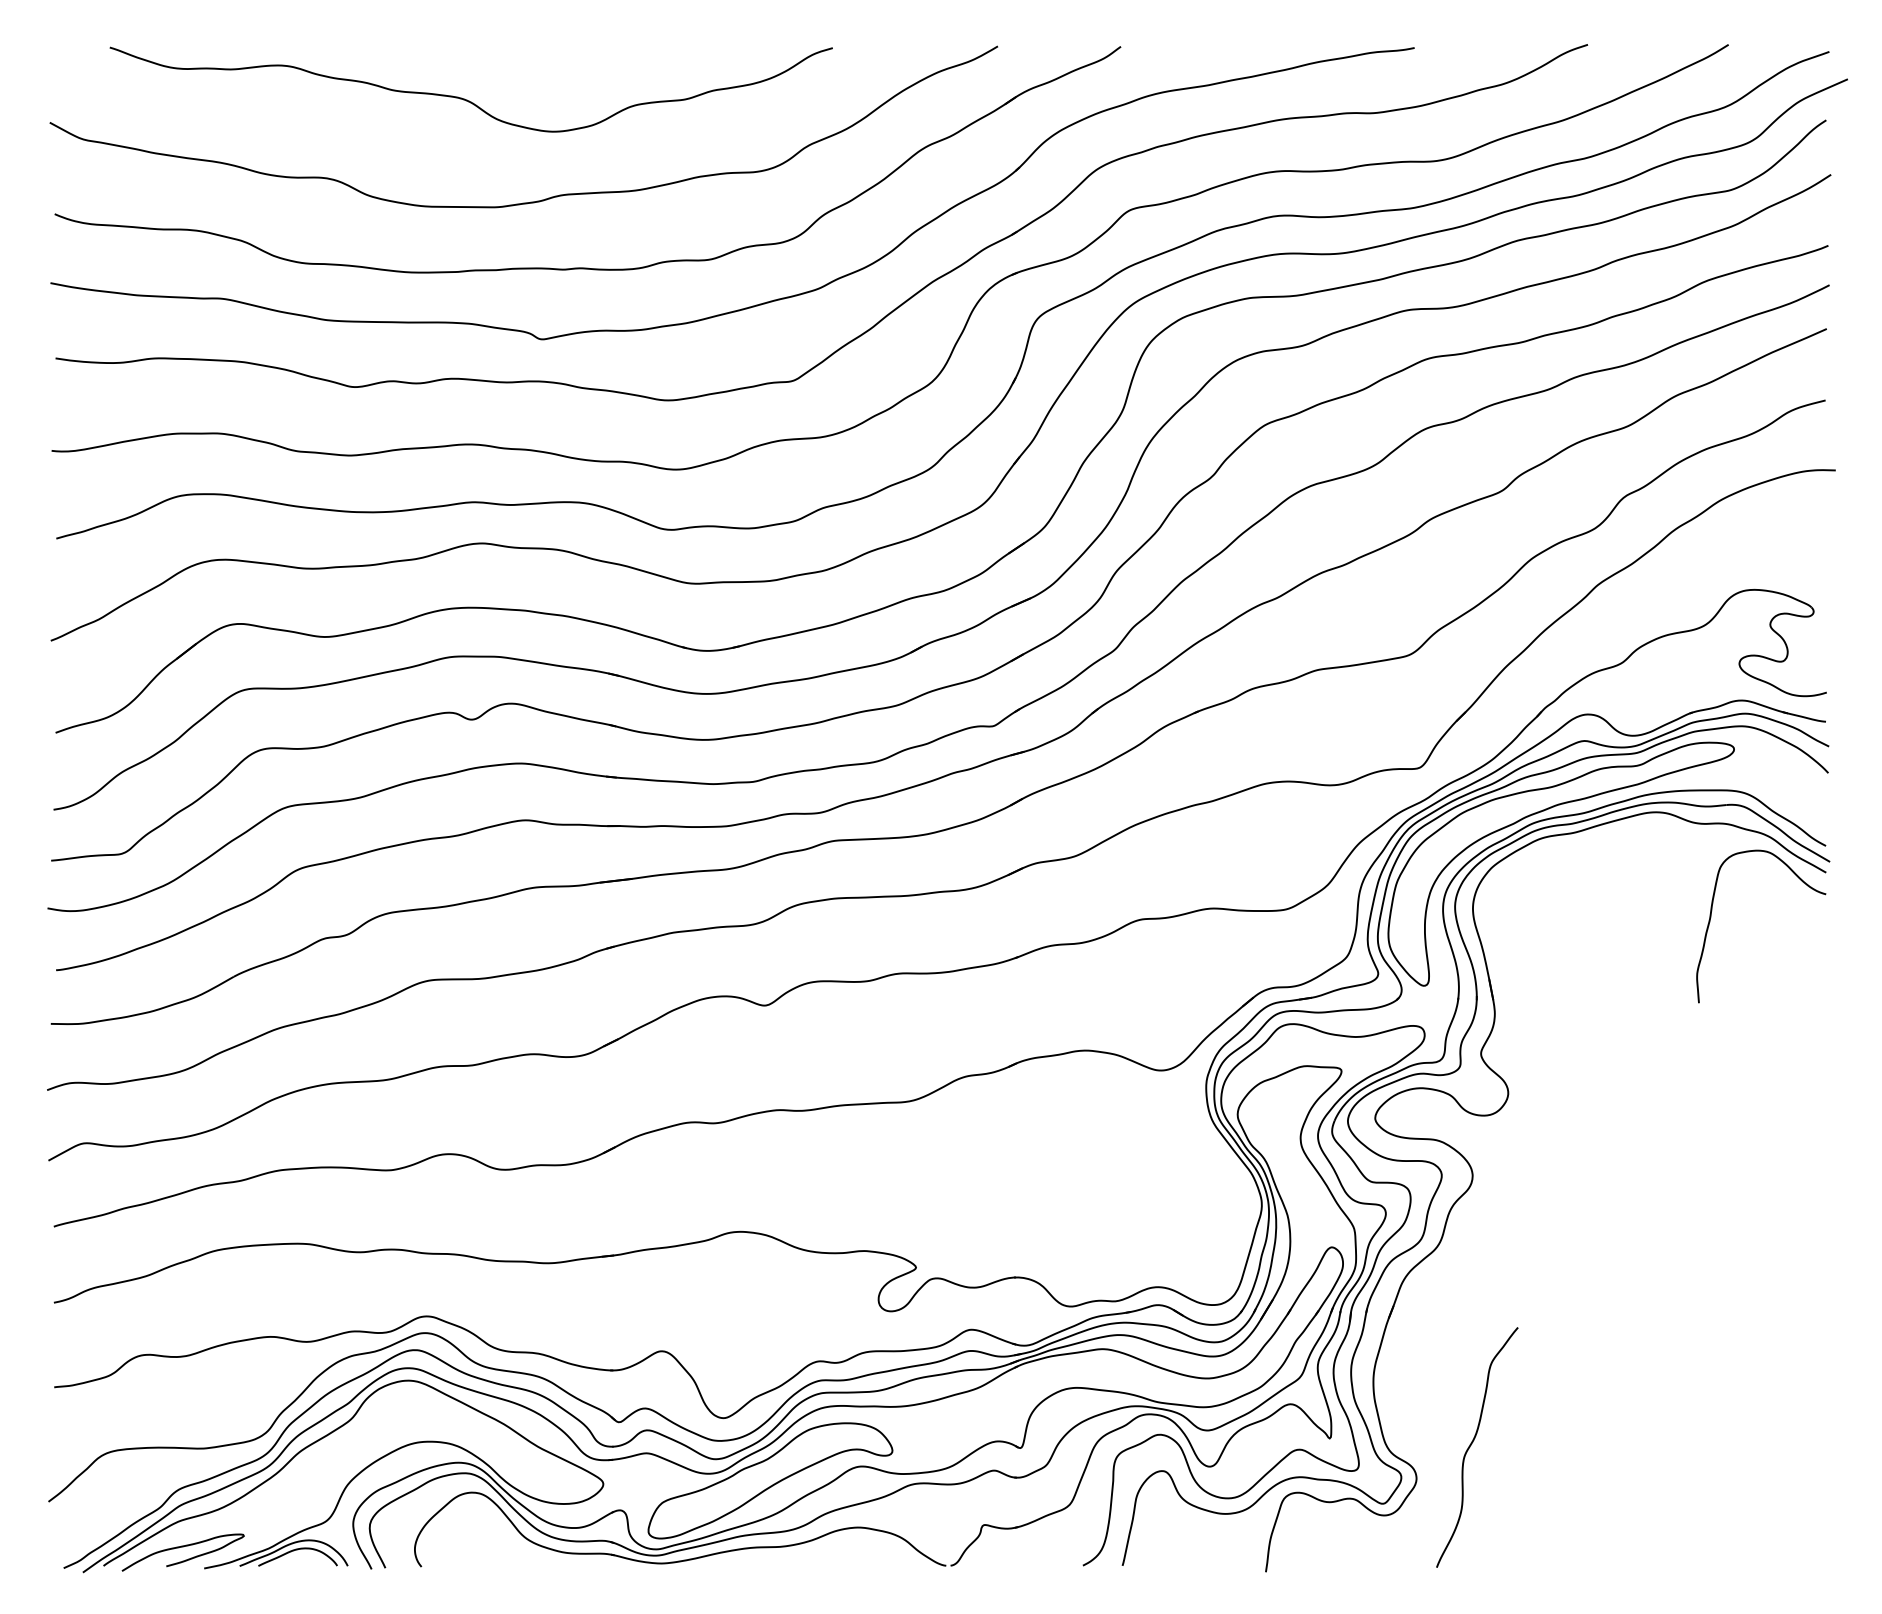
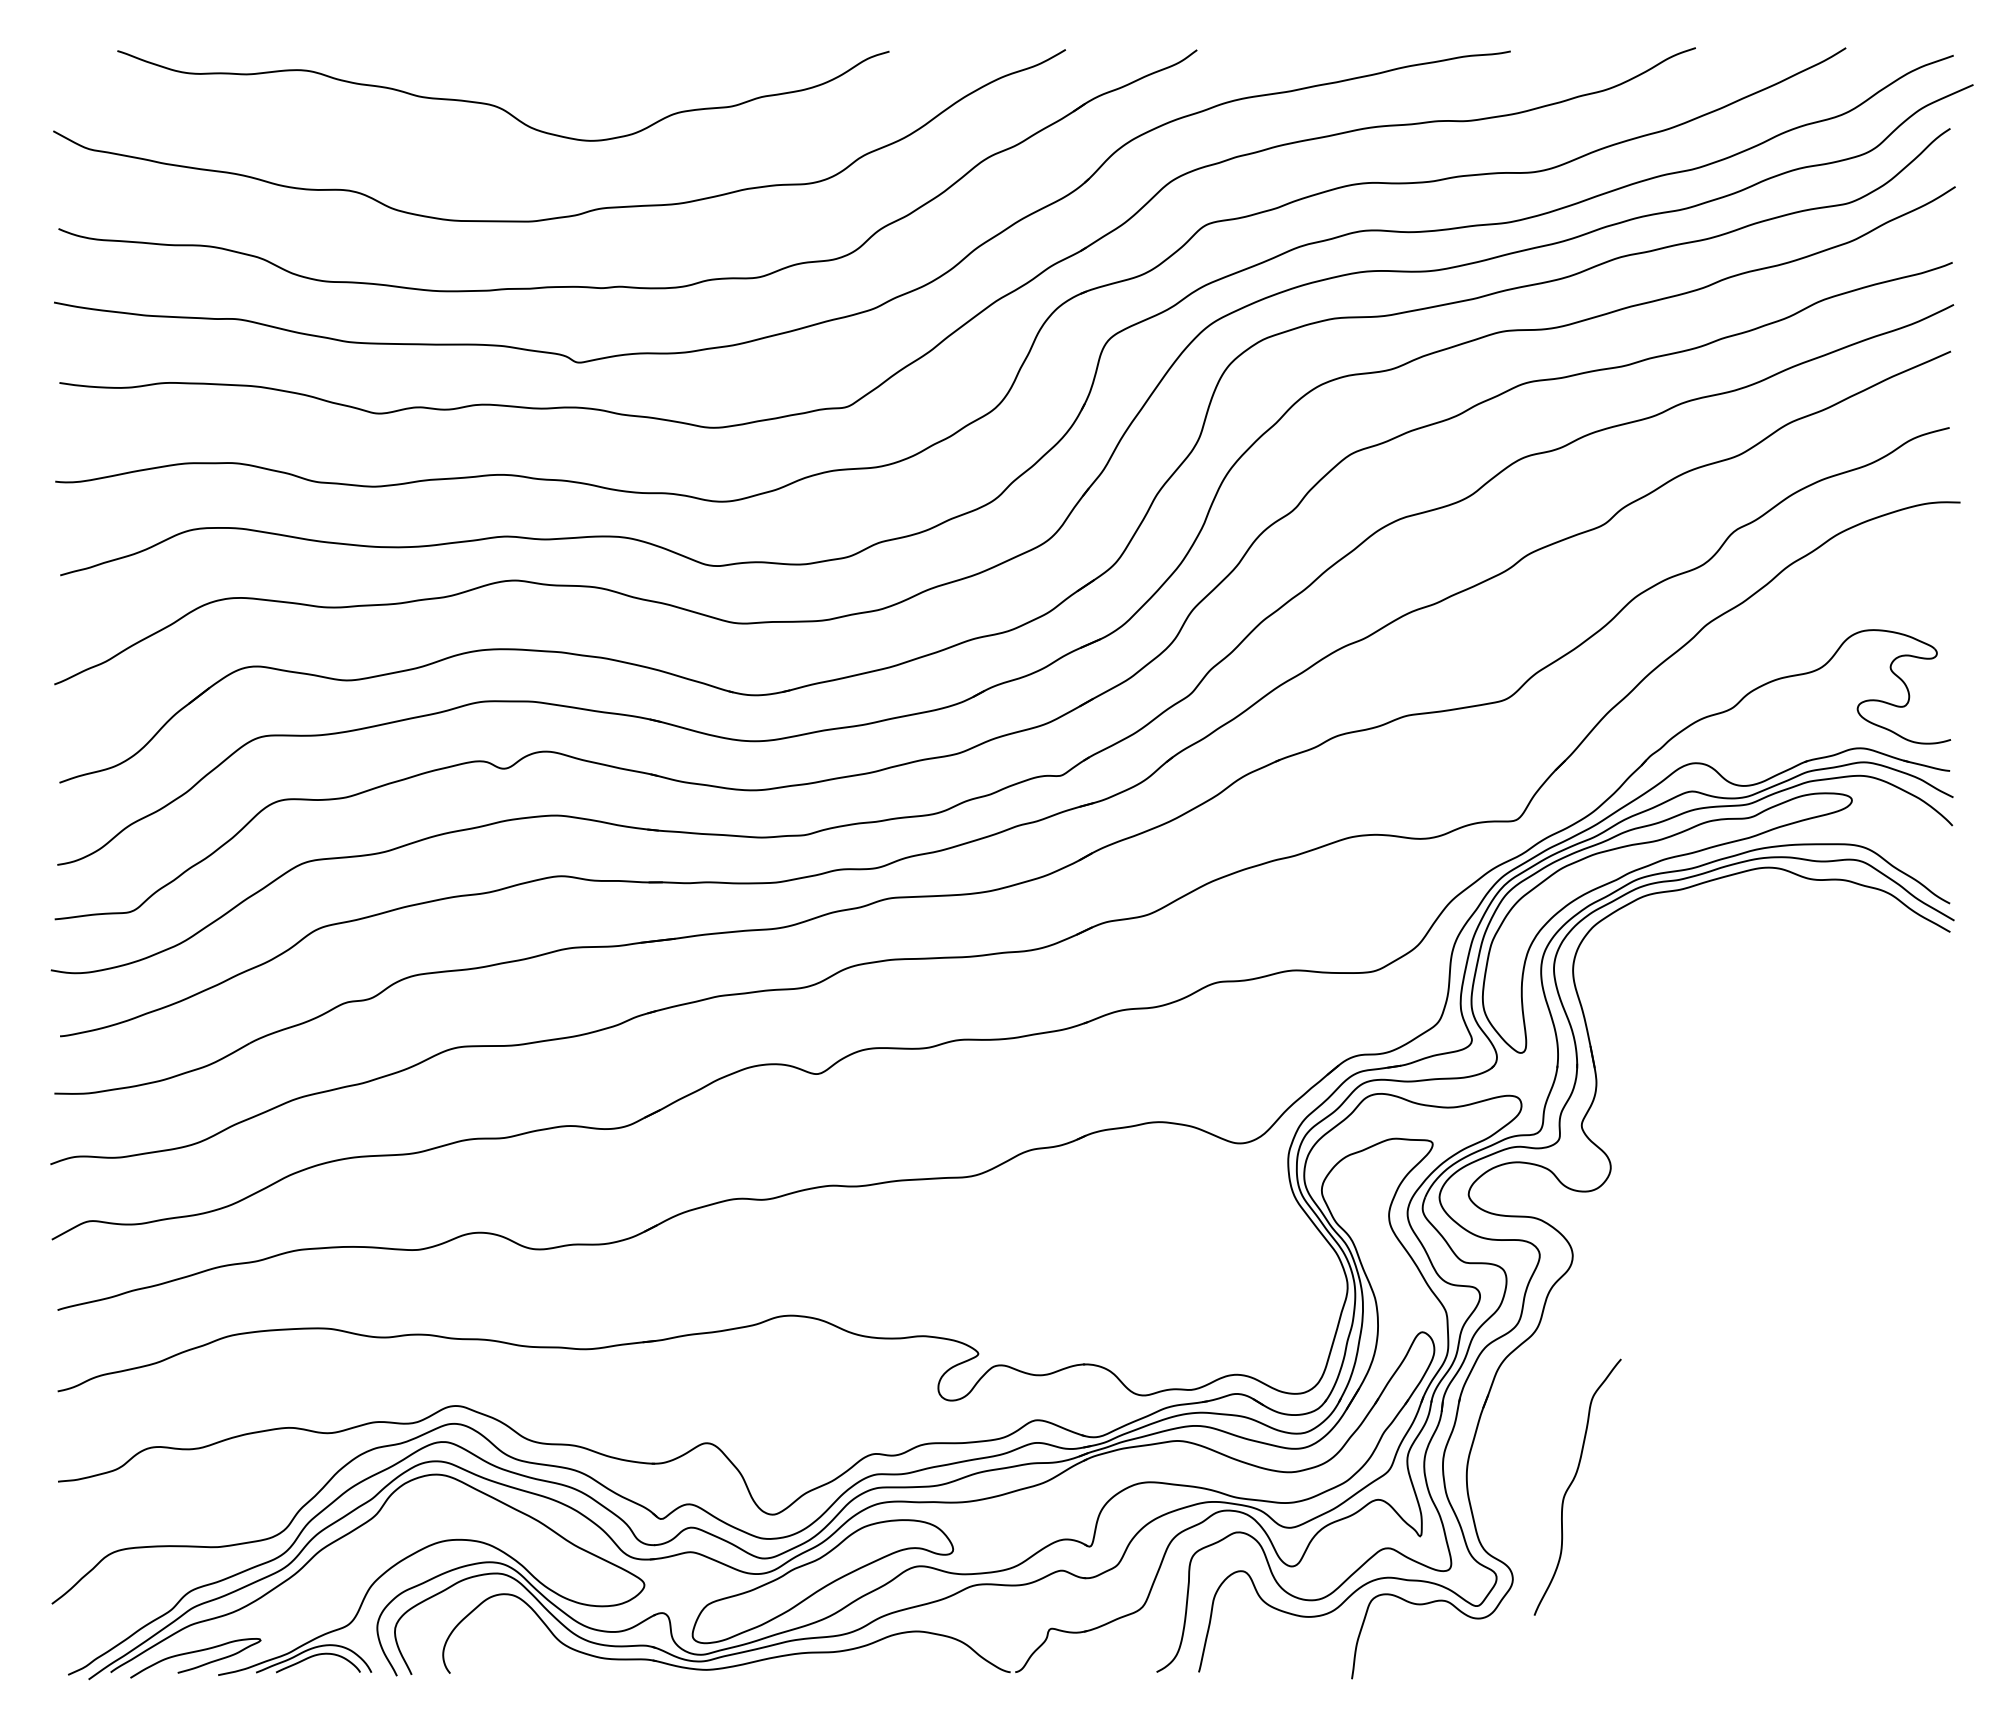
curve: (1711, 917) -> (1827, 980), removed
curve: (1471, 1445) -> (1571, 1485), moved

